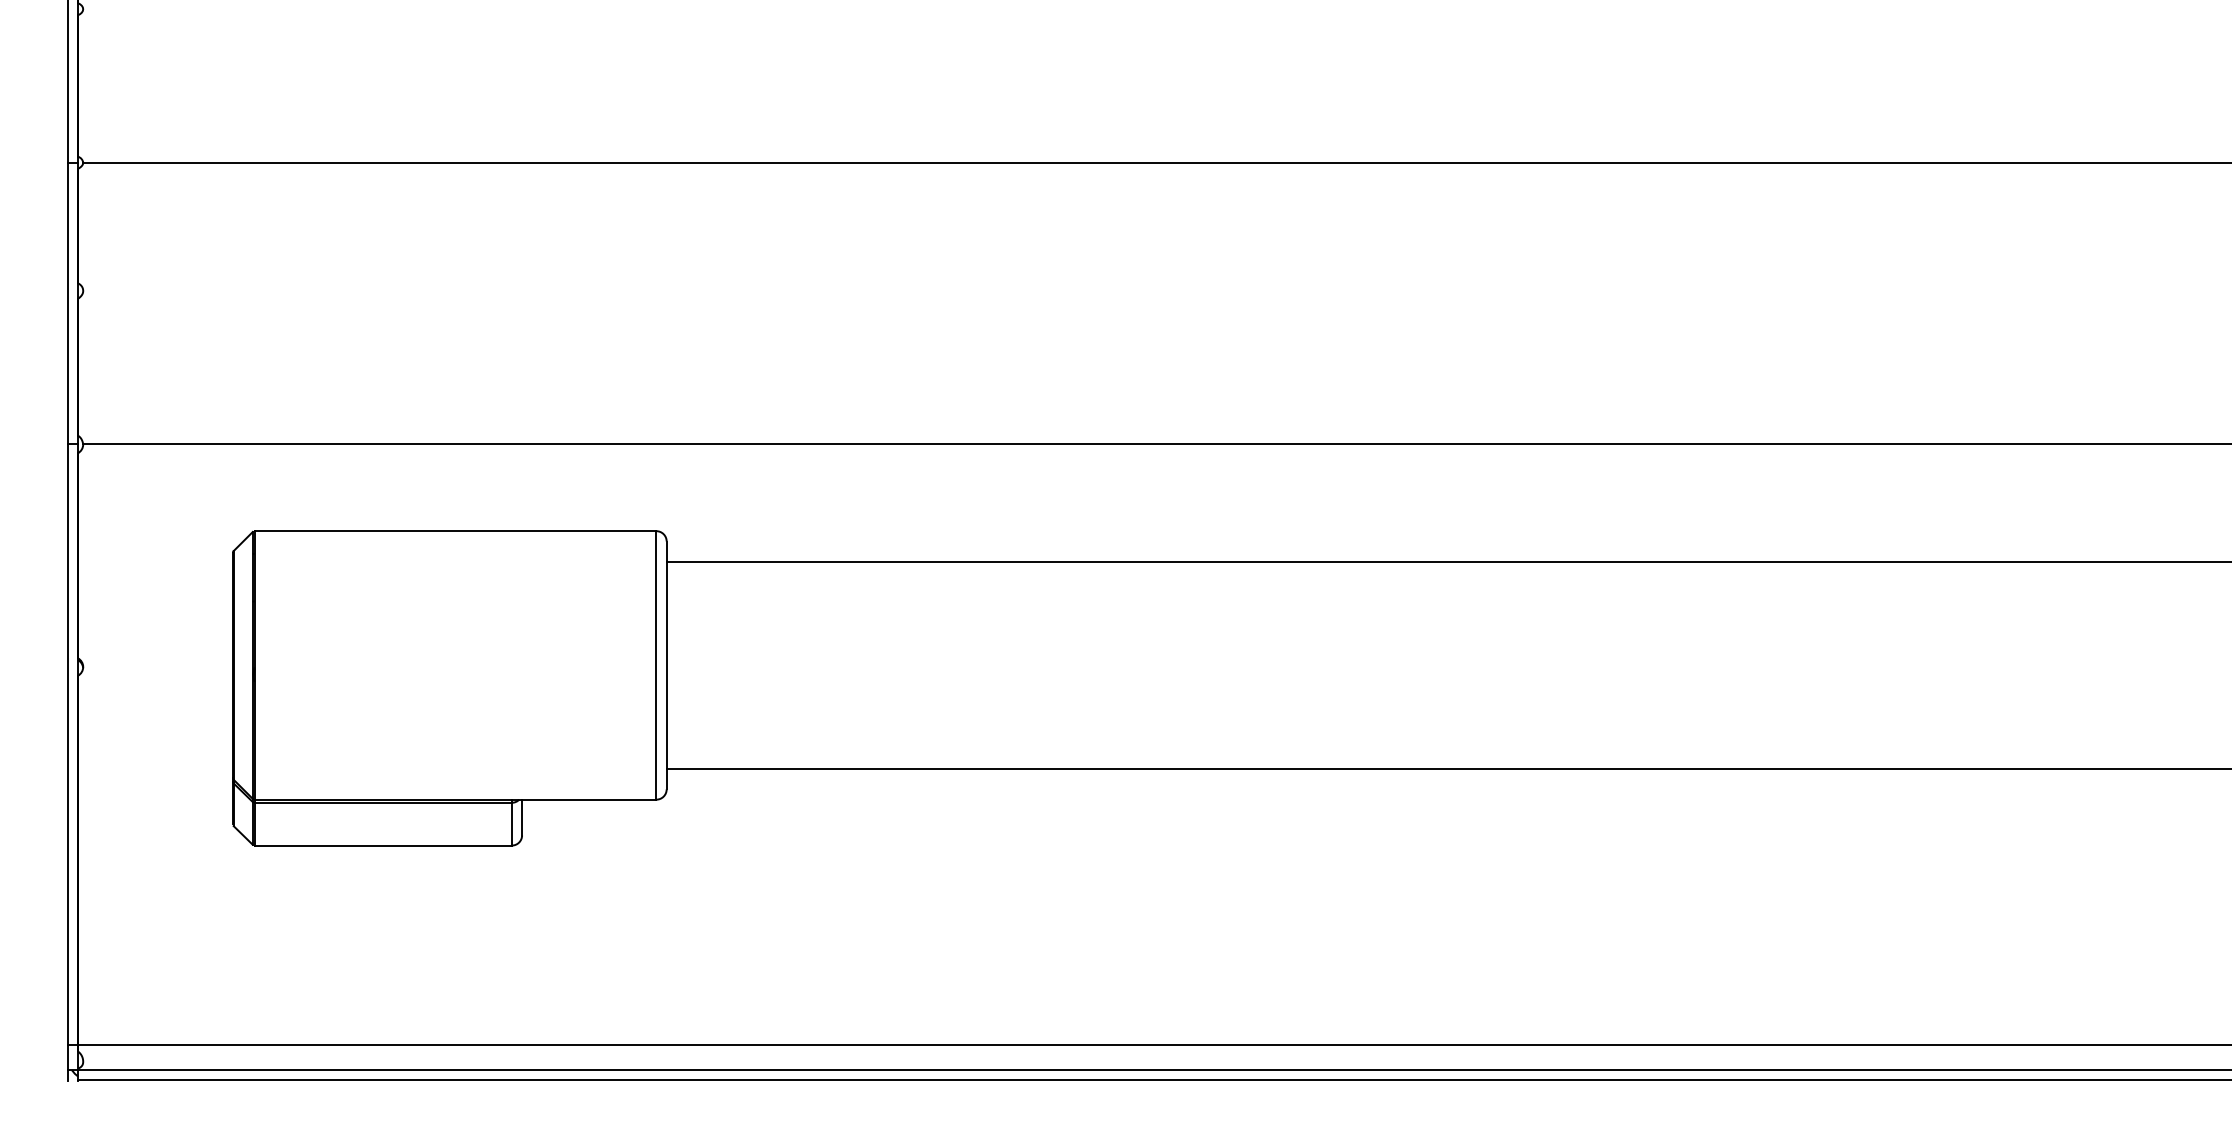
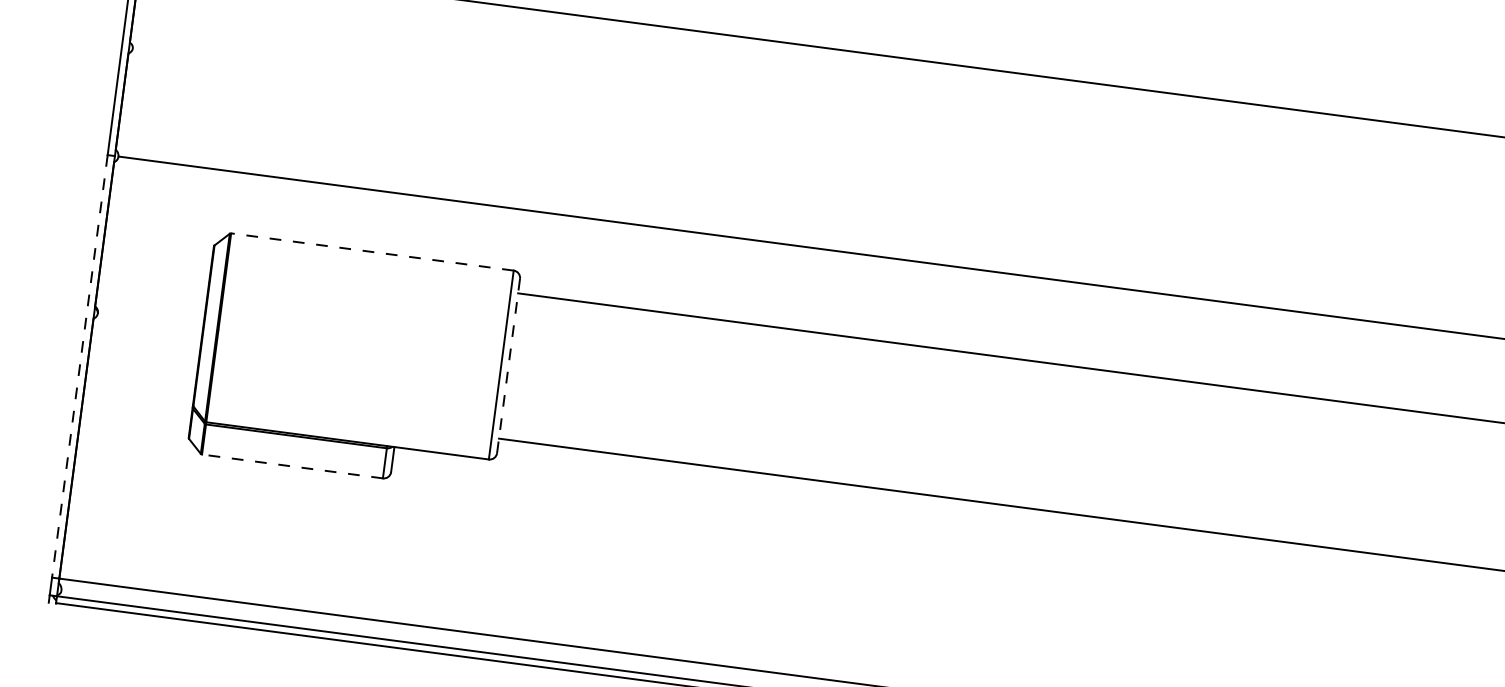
line: (455, 531) -> (372, 252), solid -> dashed
line: (666, 665) -> (508, 366), solid -> dashed
line: (67, 745) -> (79, 366), solid -> dashed
line: (383, 845) -> (292, 466), solid -> dashed

